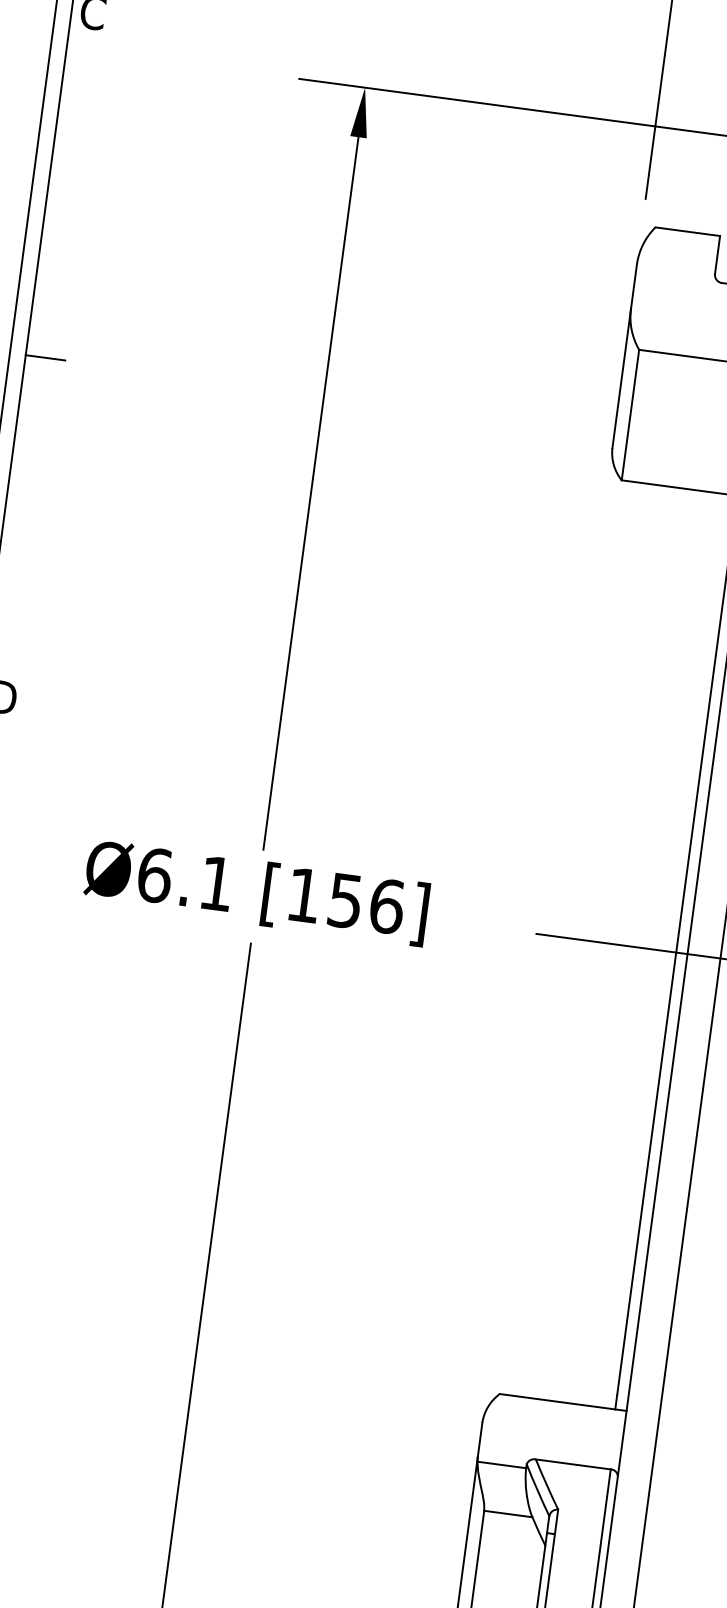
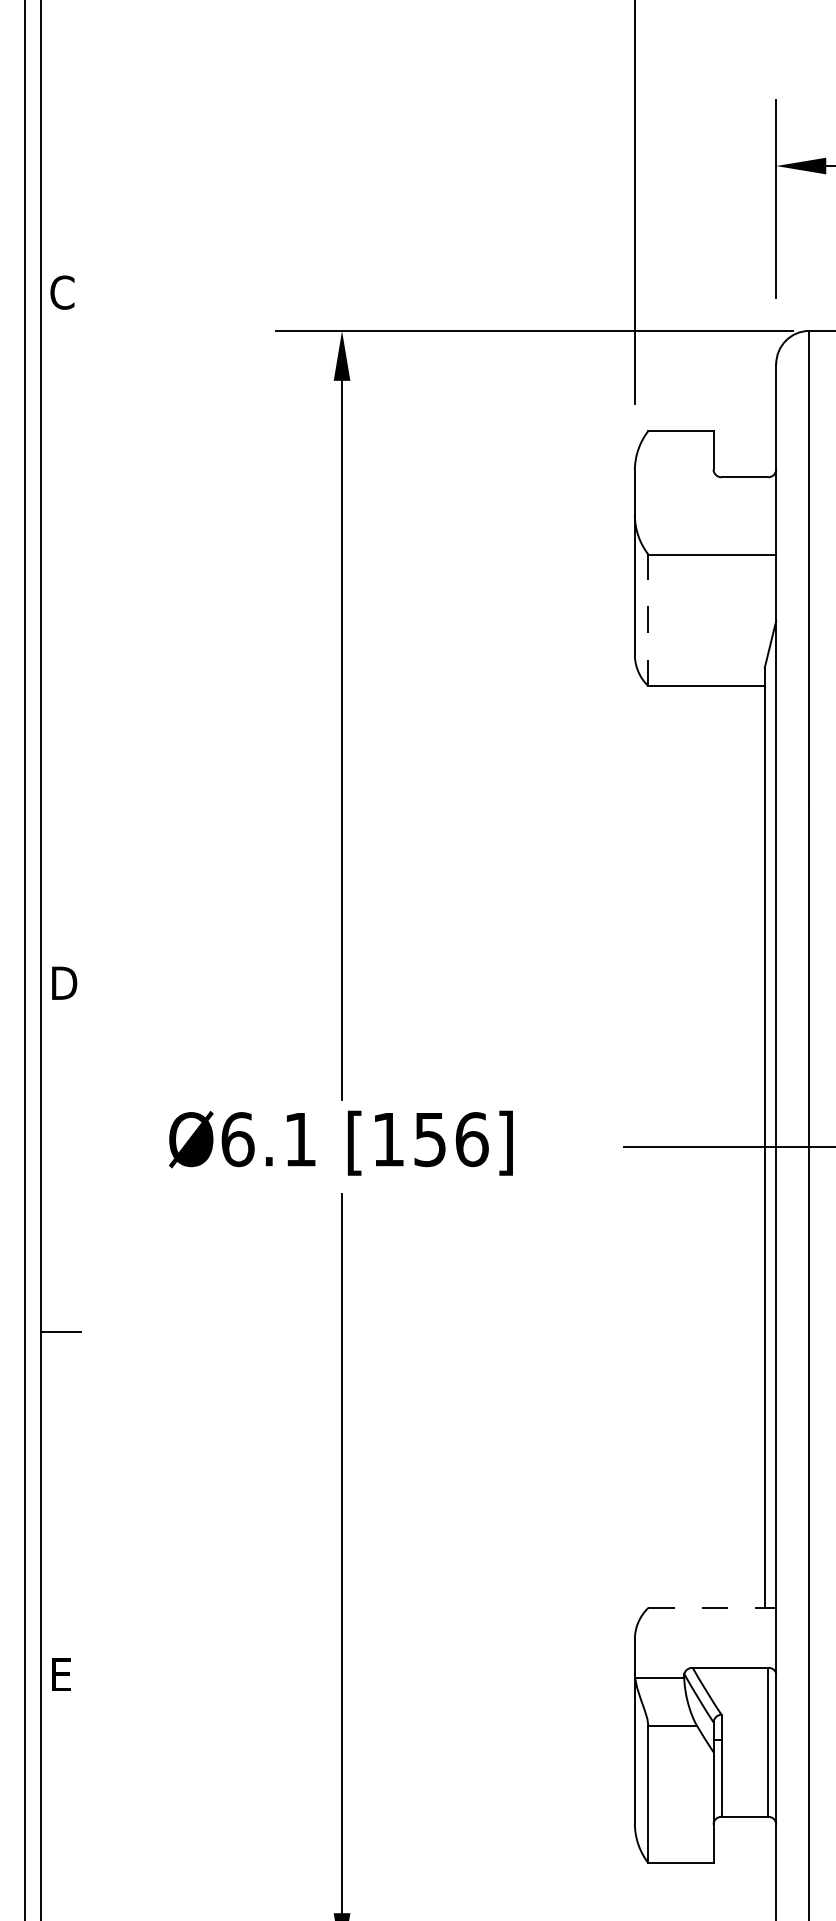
line: (45, 357) -> (60, 640), removed
line: (630, 415) -> (648, 620), solid -> dashed
line: (563, 1402) -> (712, 1607), solid -> dashed

